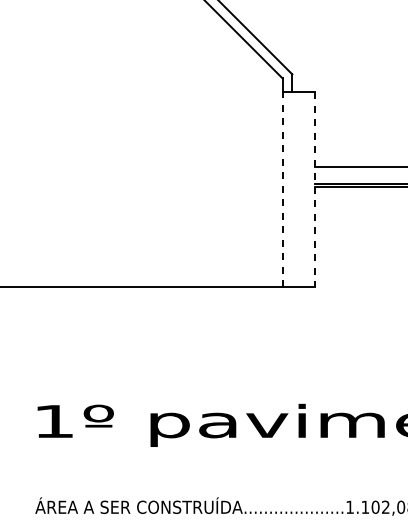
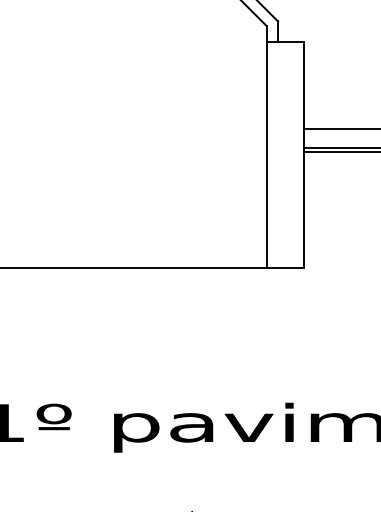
line: (282, 189) -> (266, 154), dashed -> solid
line: (315, 189) -> (304, 154), dashed -> solid

